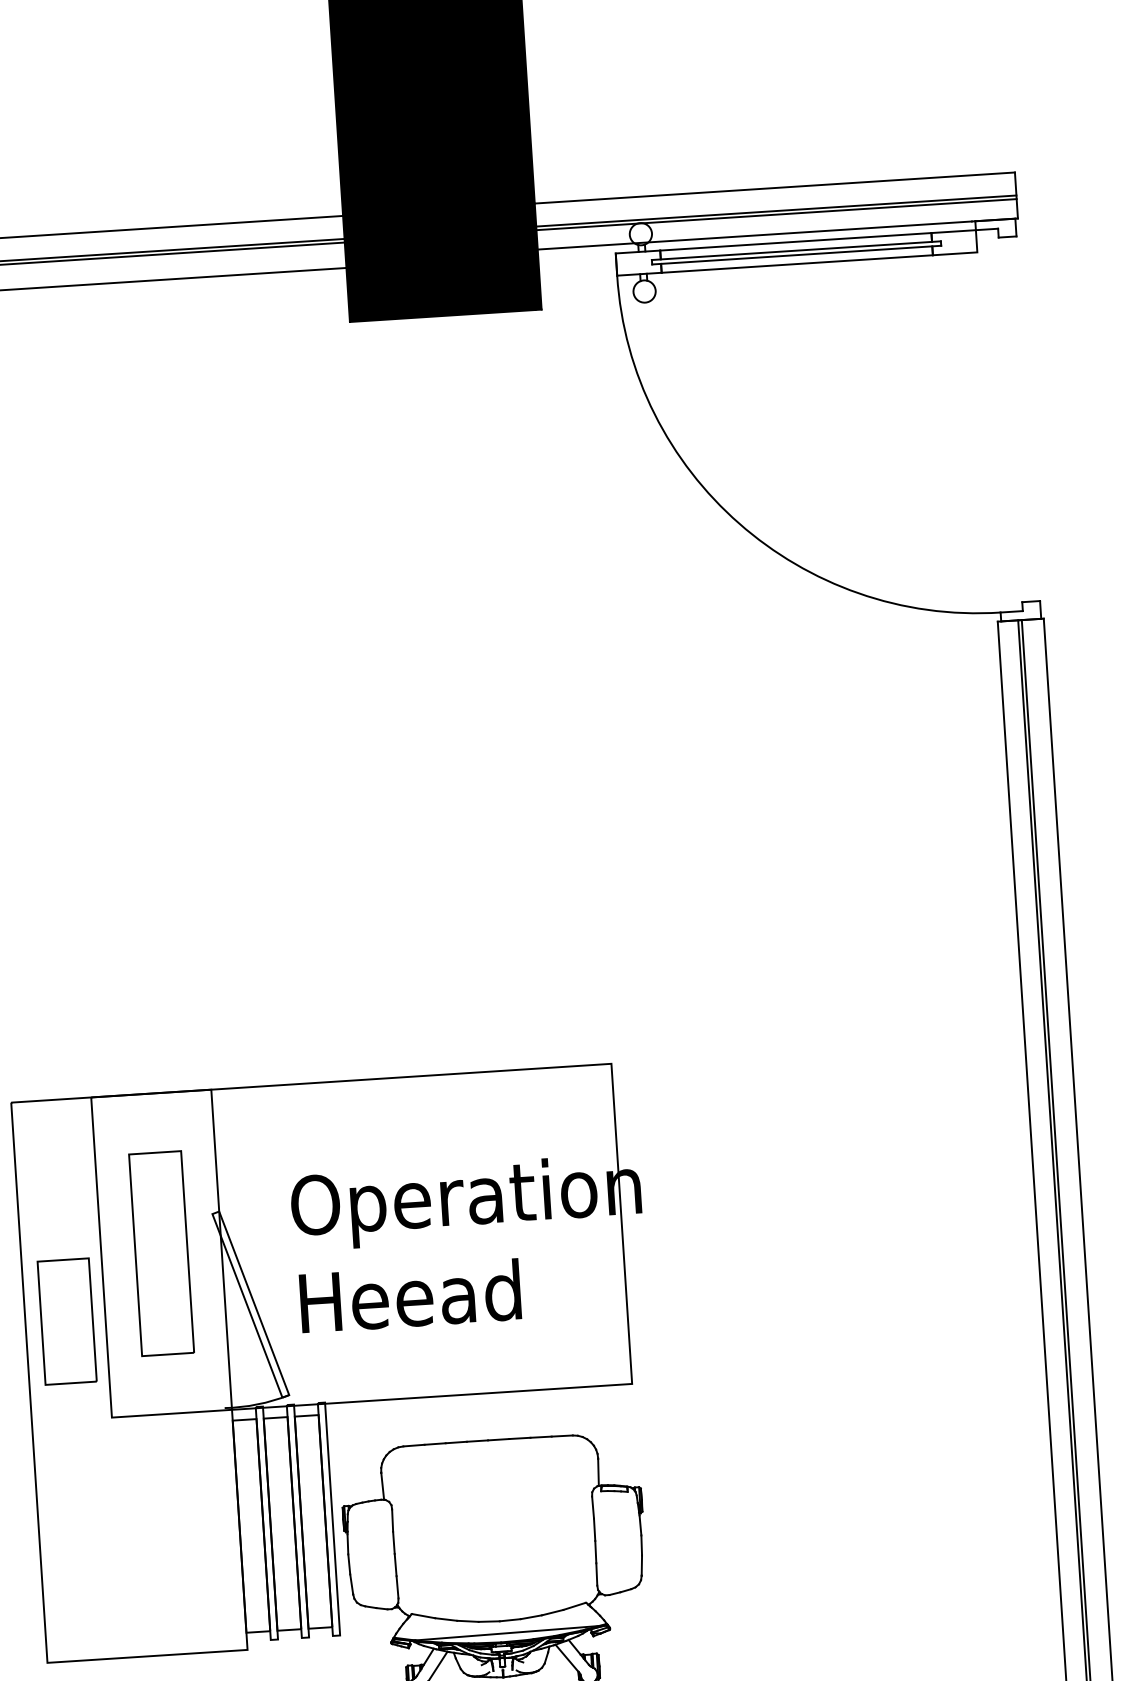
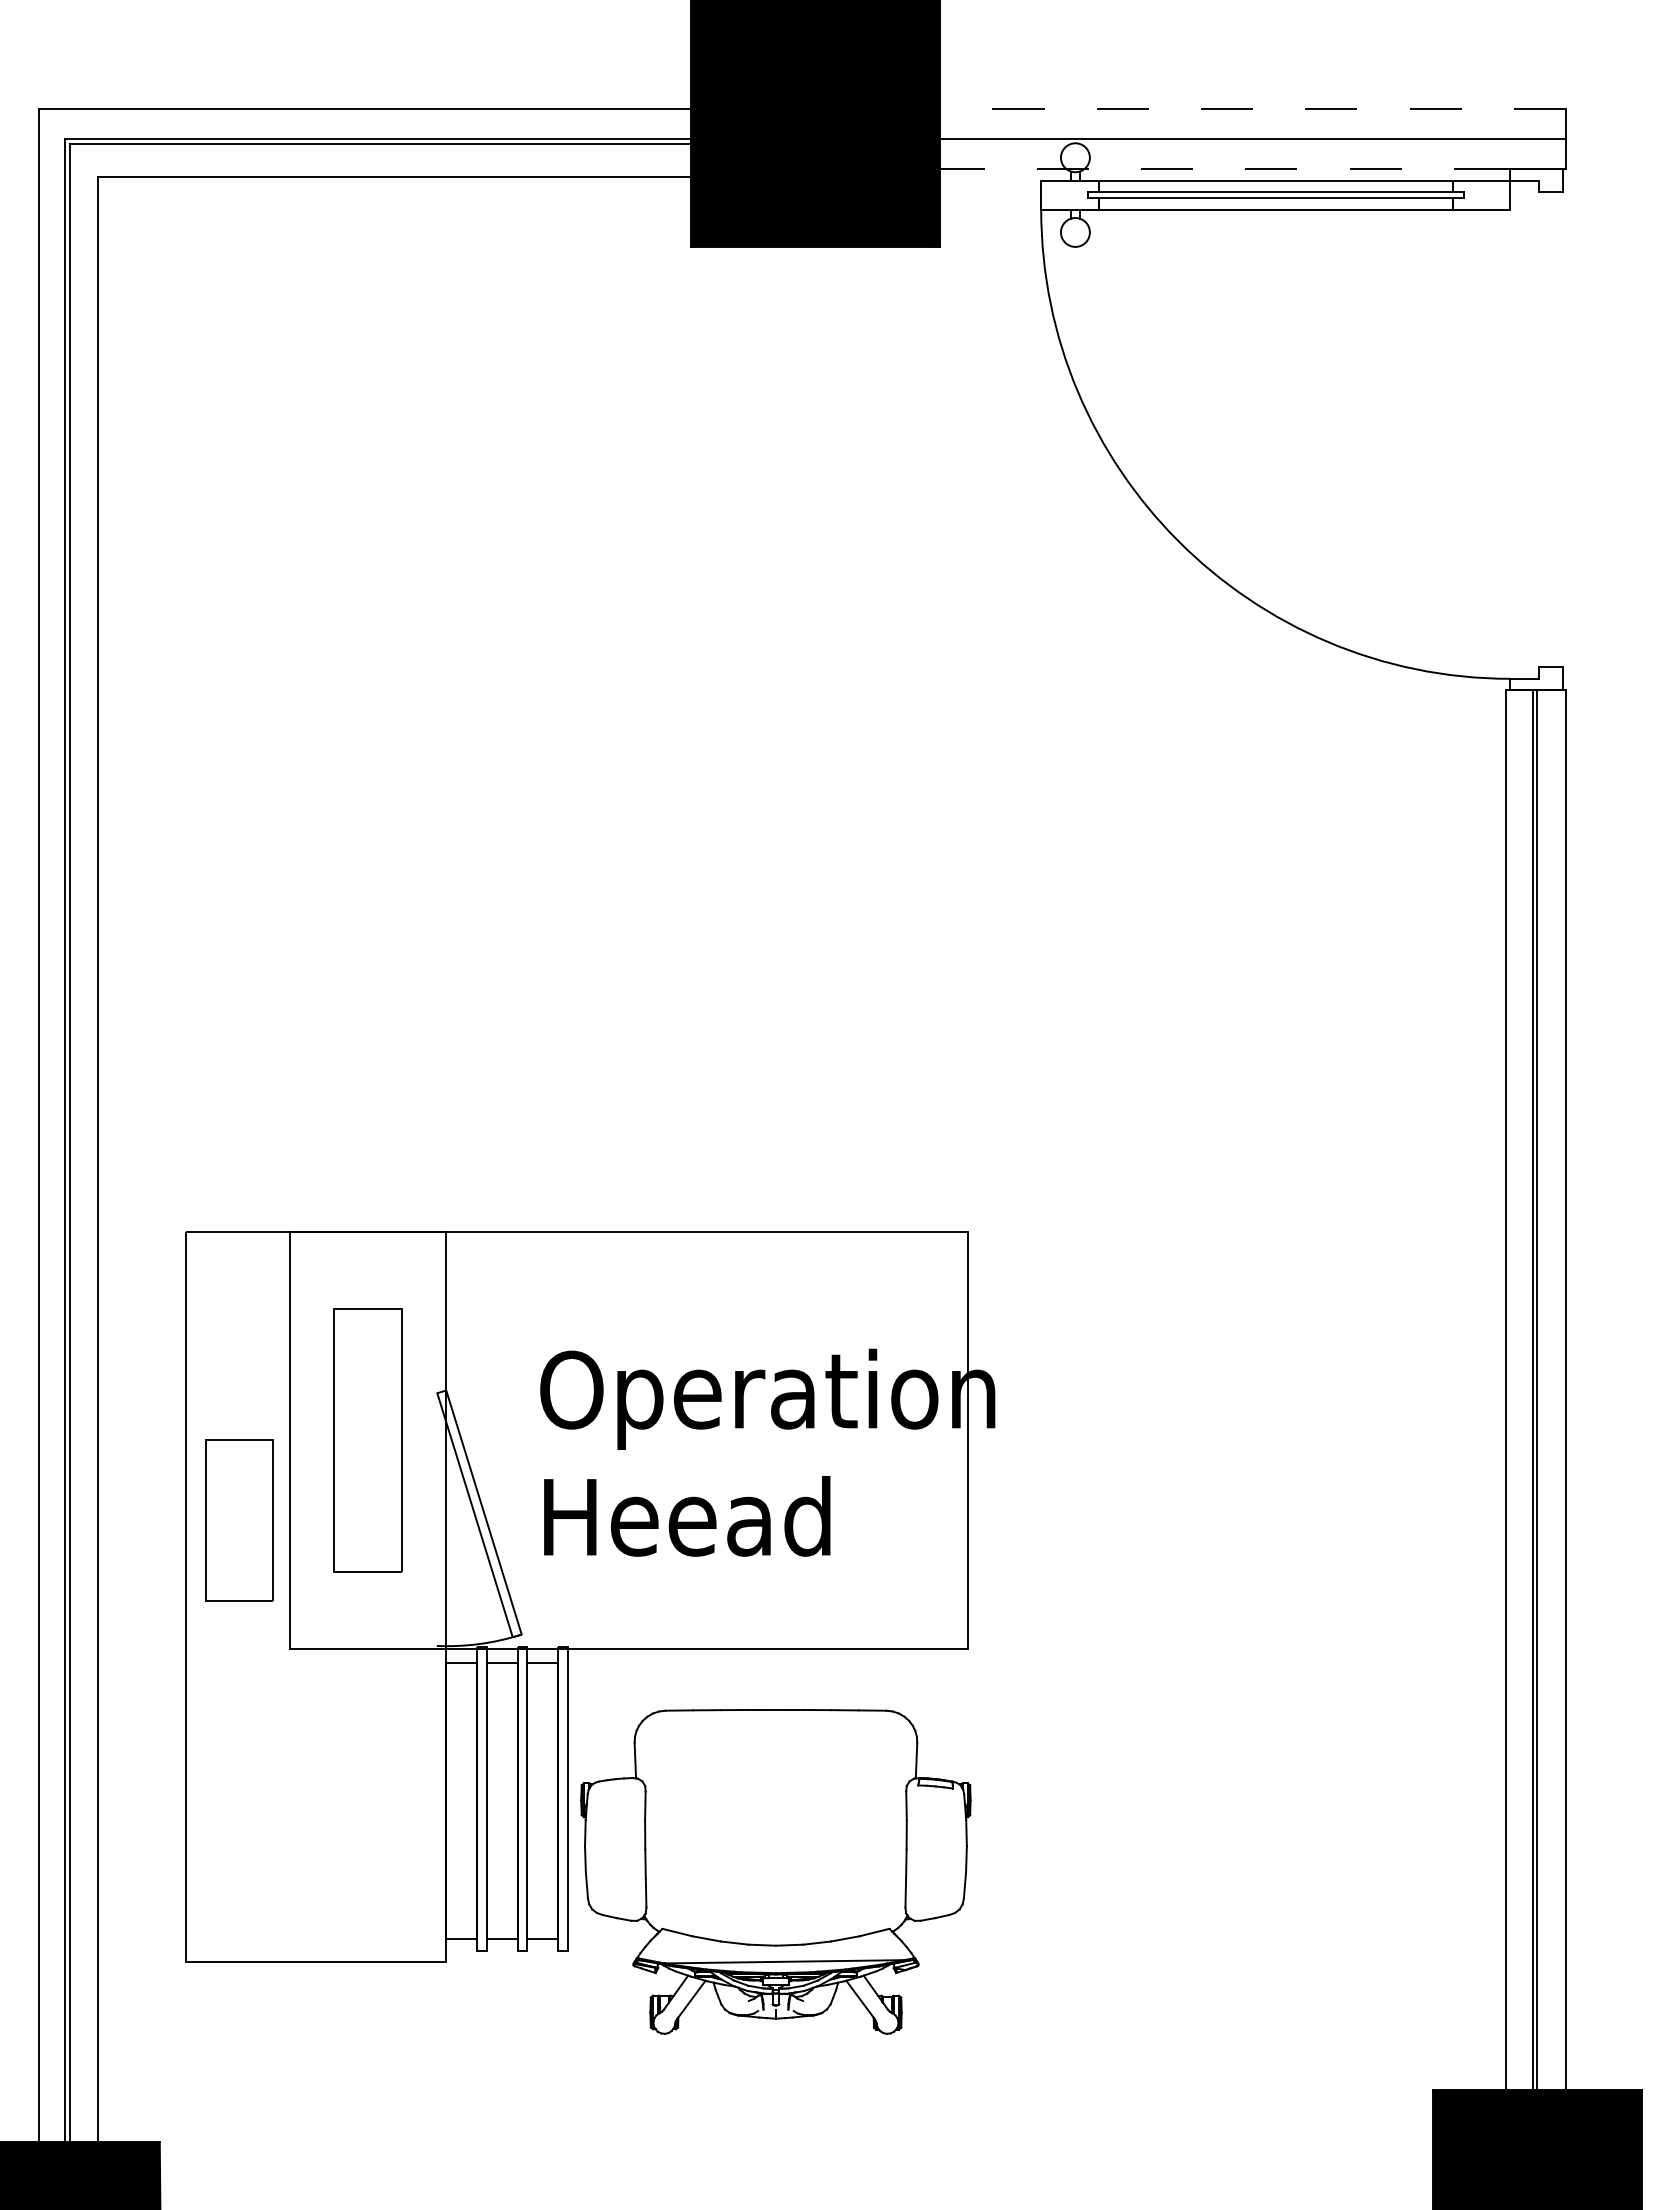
line: (775, 188) -> (1253, 109), solid -> dashed
line: (776, 214) -> (1252, 143), removed
line: (755, 235) -> (1223, 169), solid -> dashed

